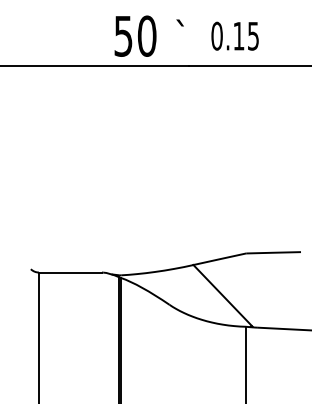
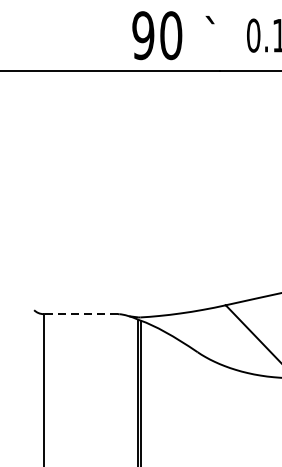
text: (123, 35) -> (143, 34), 50 -> 90
line: (70, 272) -> (80, 314), solid -> dashed

